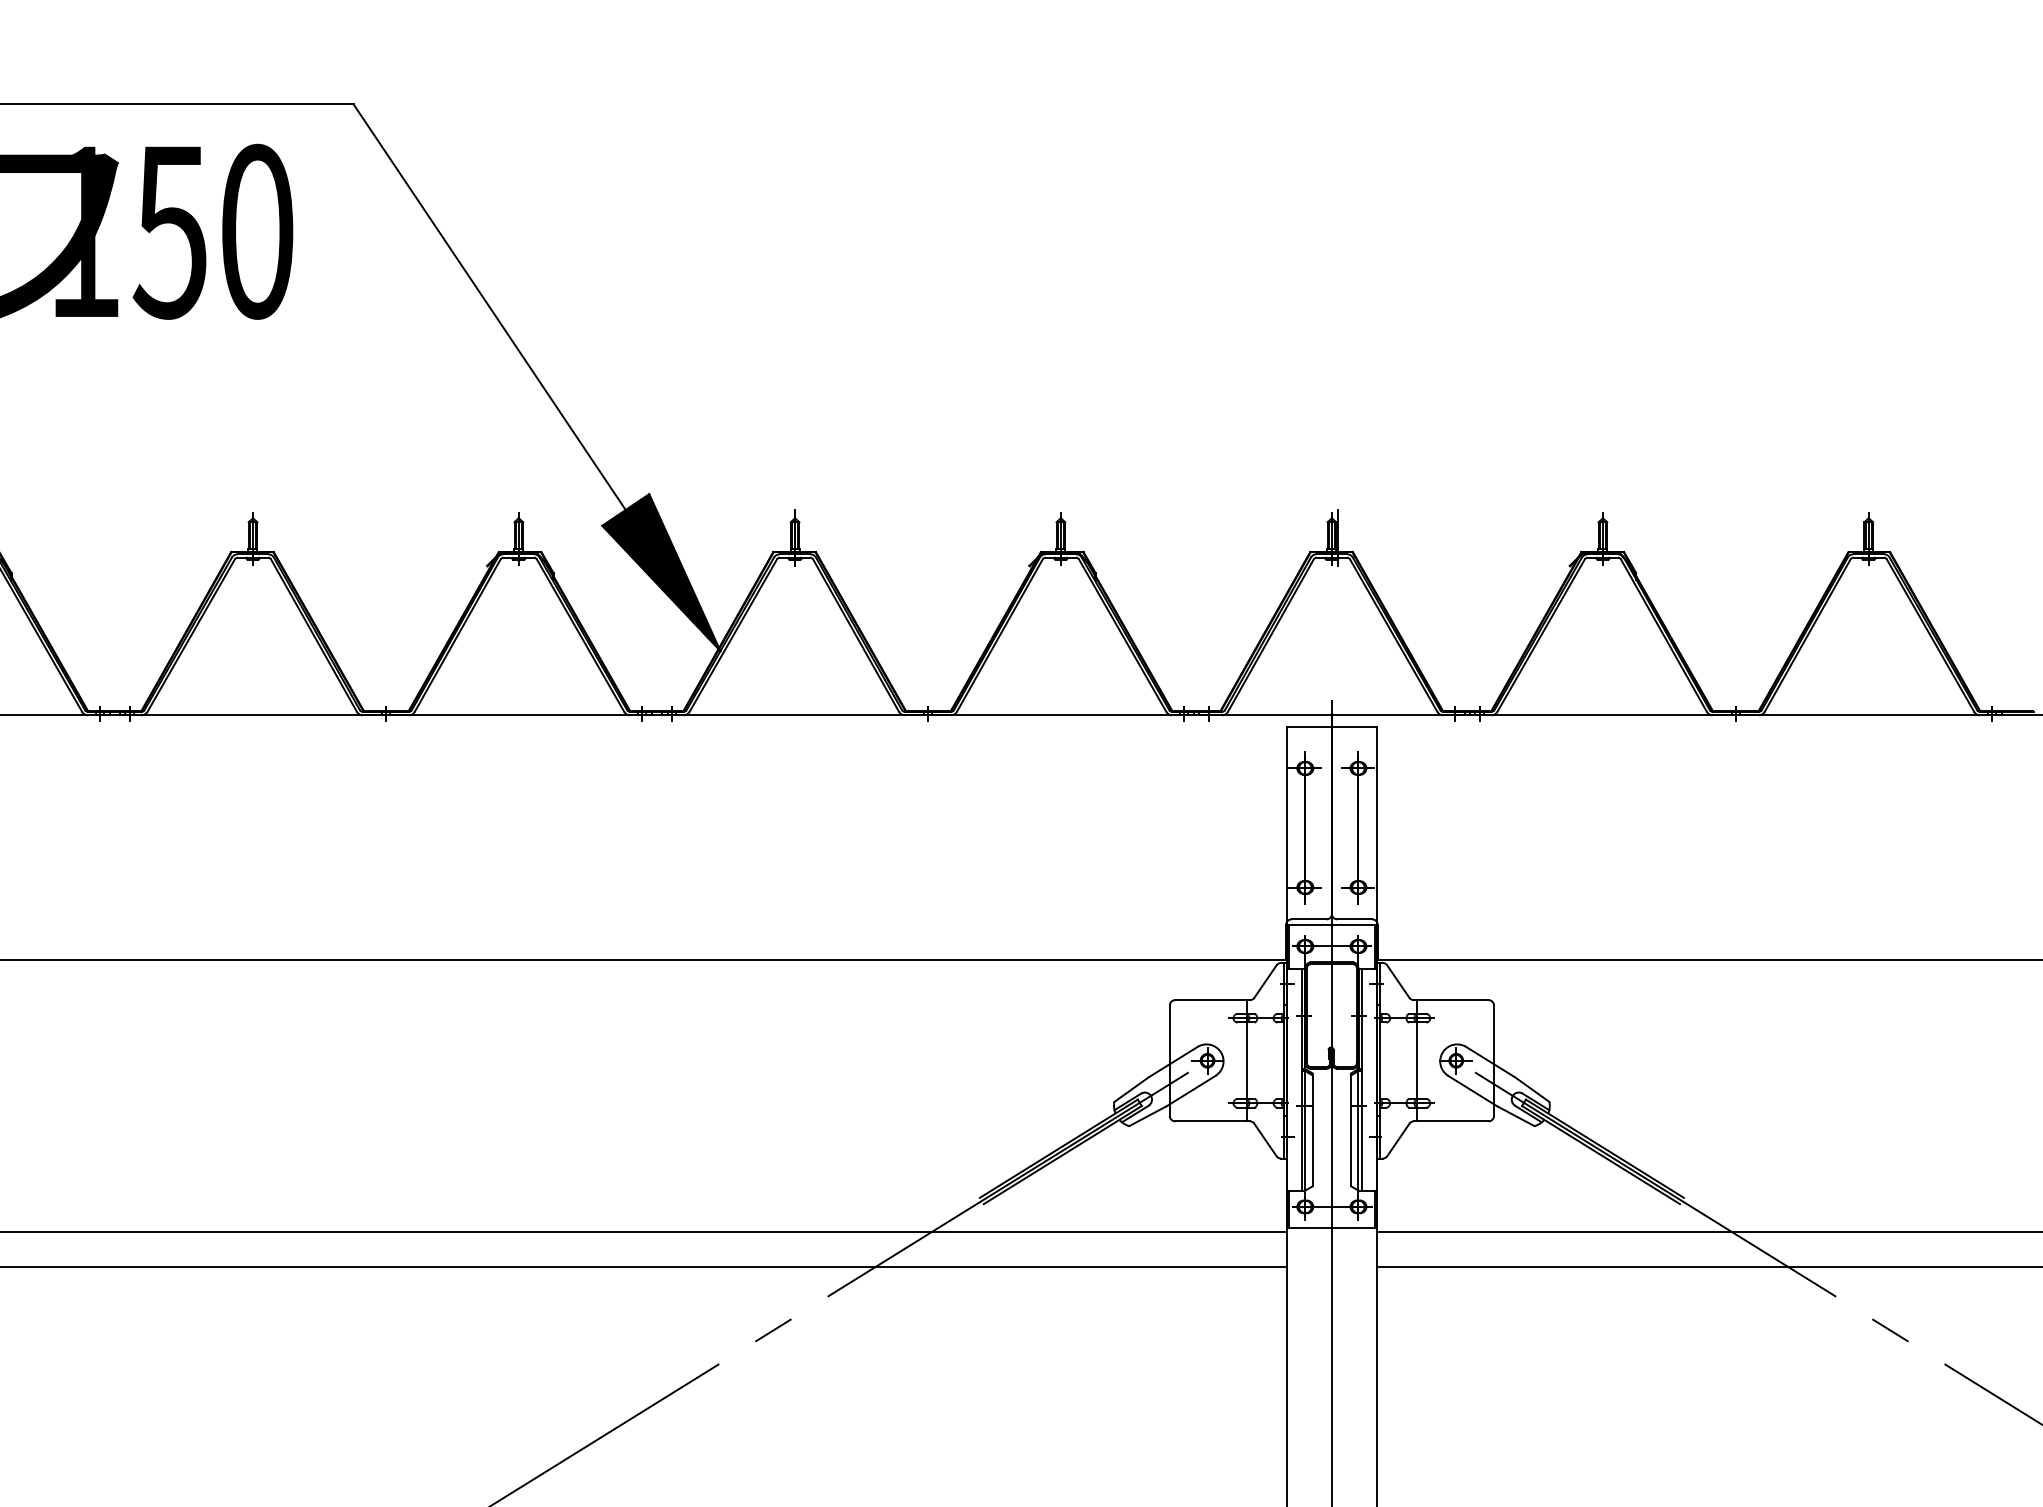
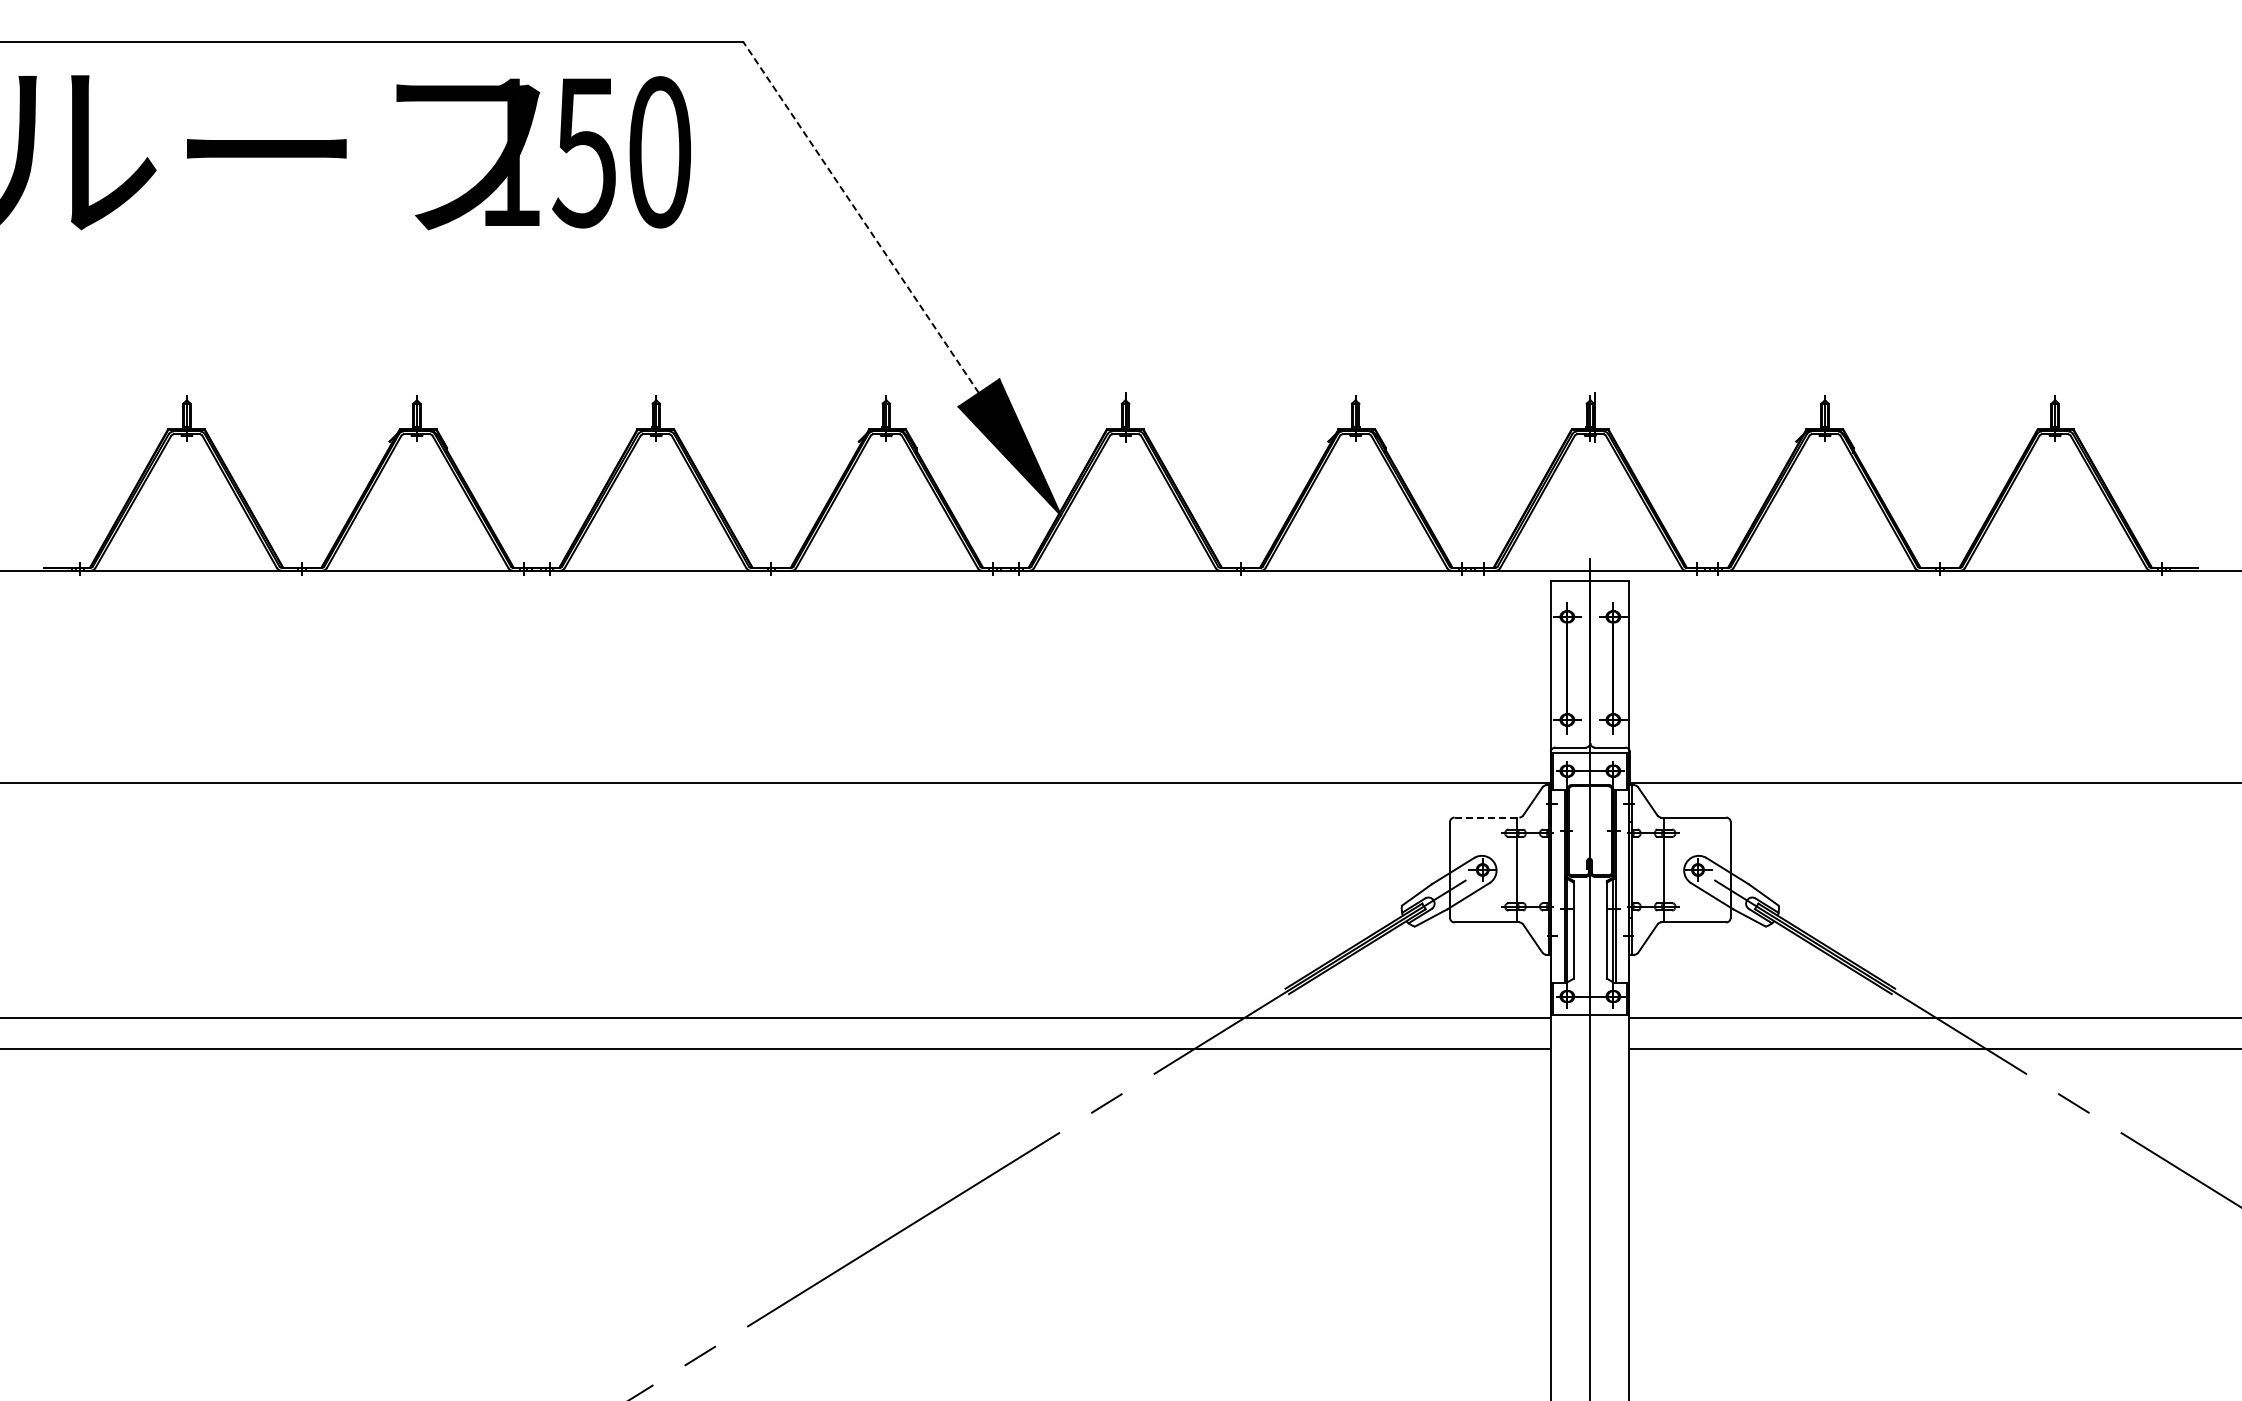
line: (488, 307) -> (860, 217), solid -> dashed
line: (1213, 1000) -> (1487, 817), solid -> dashed

